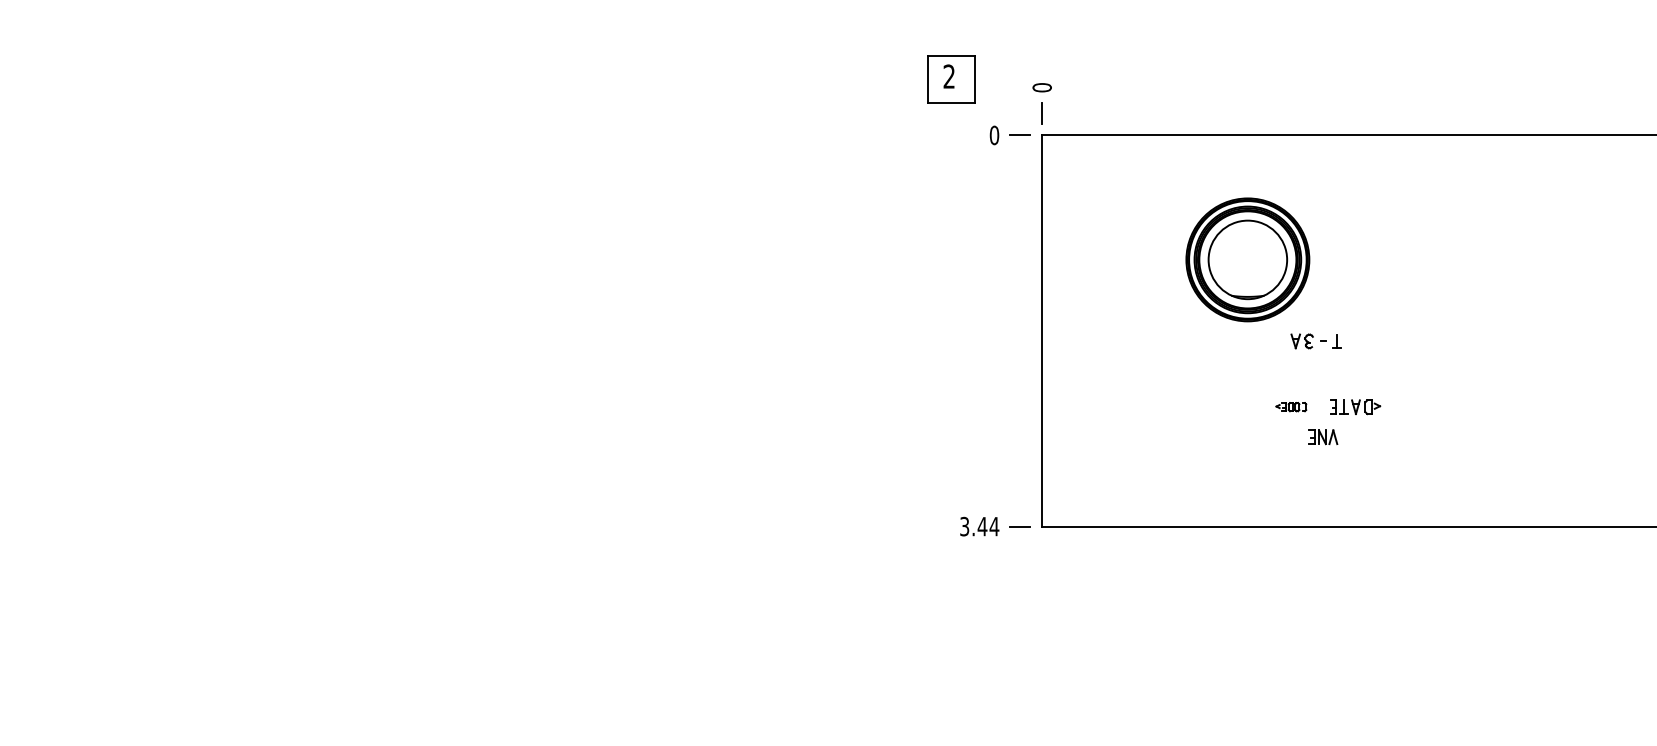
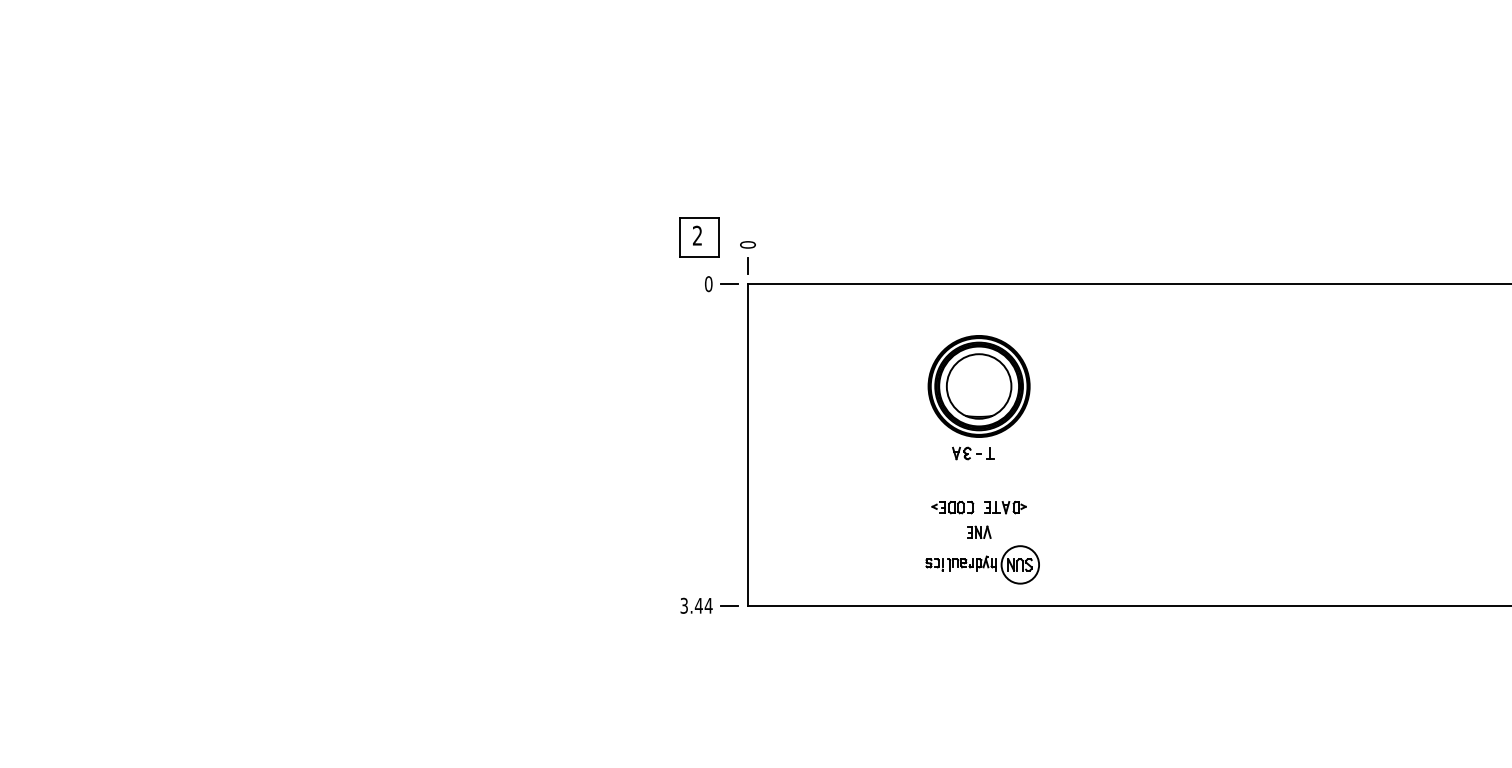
part: (951, 78) -> (699, 237), moved
part: (1247, 259) -> (978, 386), moved
part: (1290, 407) -> (952, 507), size x1.67
part: (1327, 476) -> (982, 564), added

